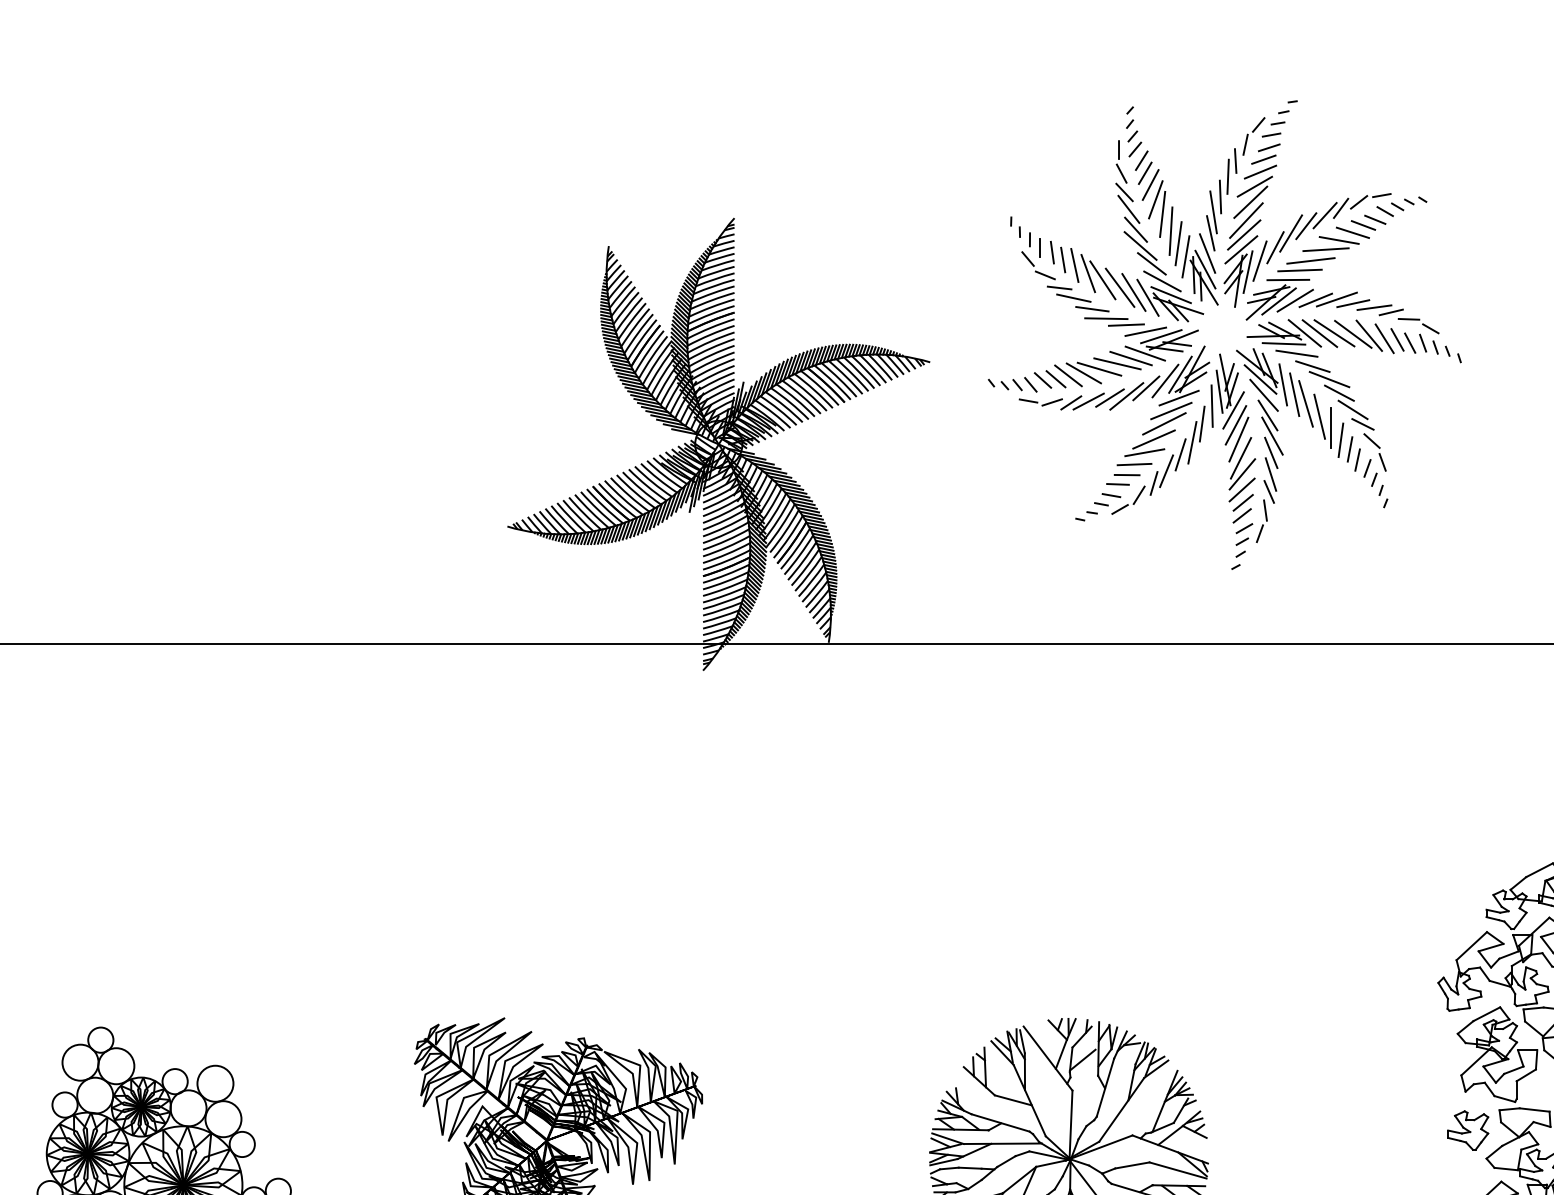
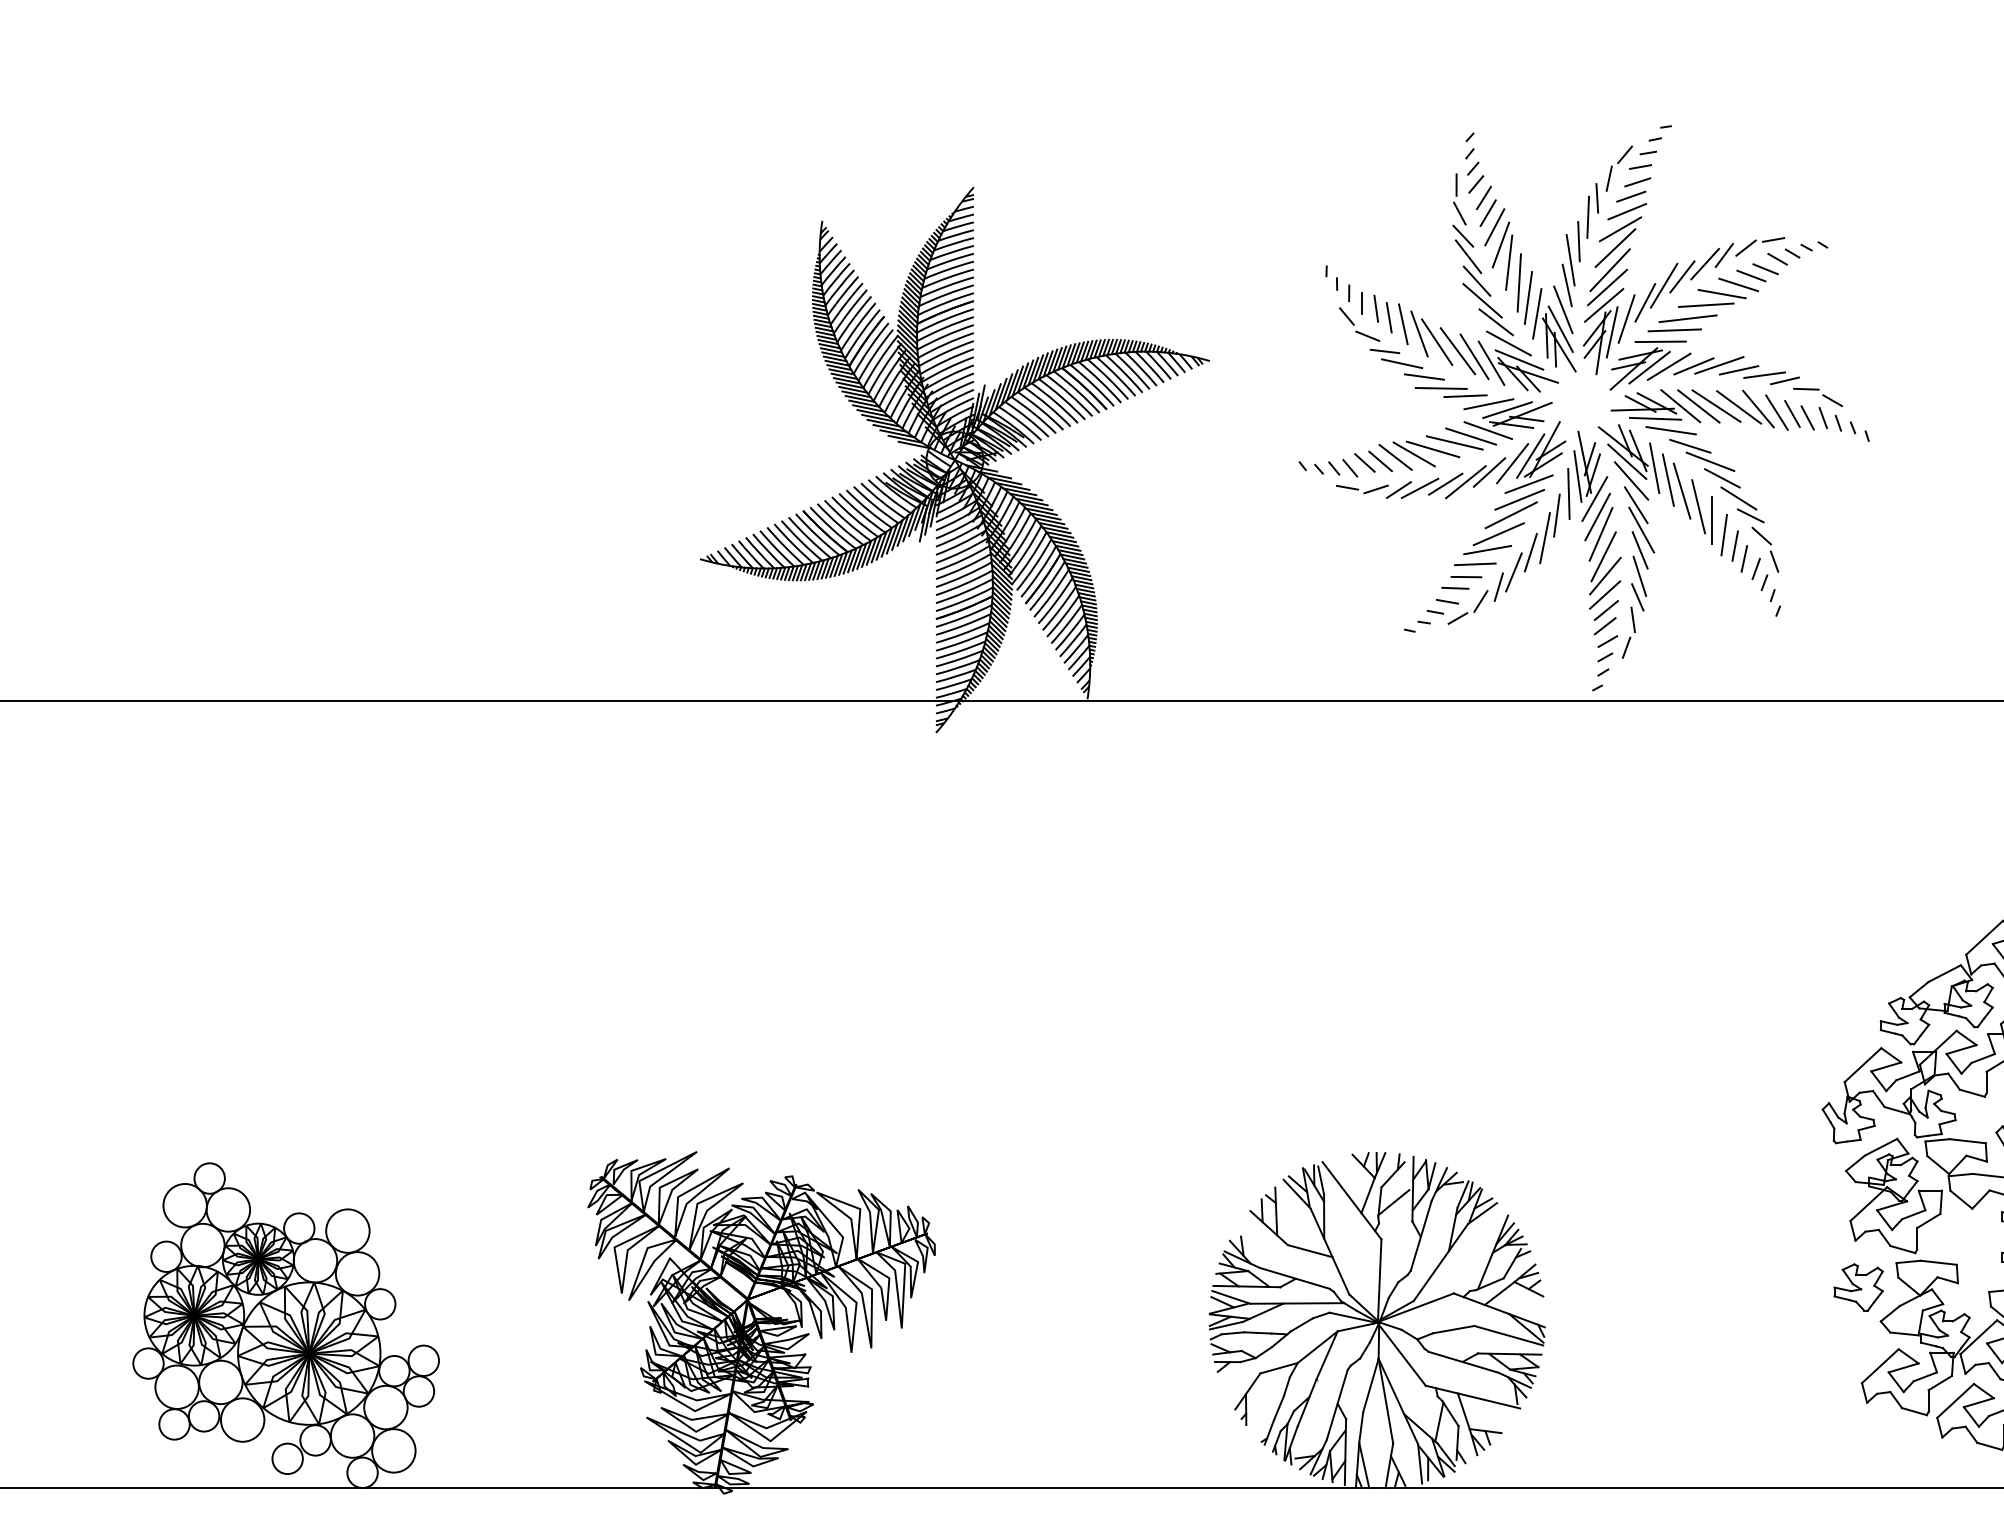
part: (1220, 353) -> (1578, 430), moved

